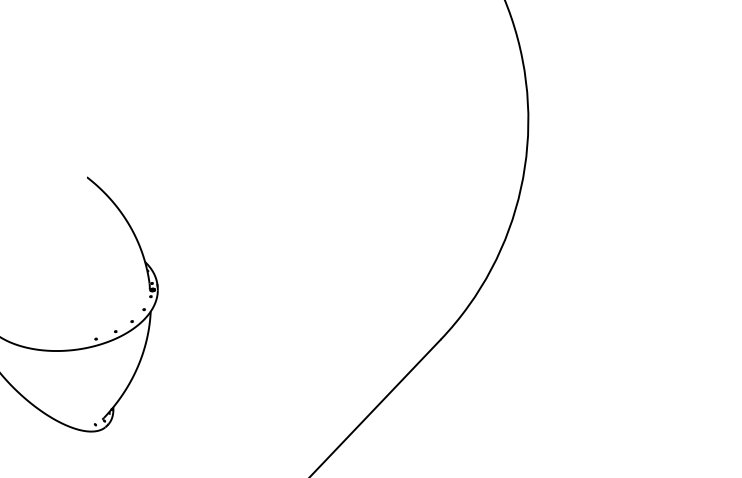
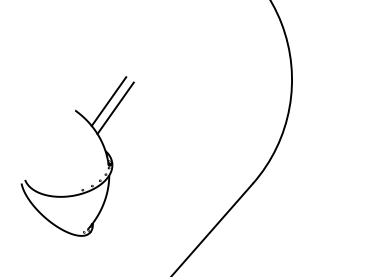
line: (155, 161) -> (108, 101), added
line: (168, 176) -> (115, 108), added

